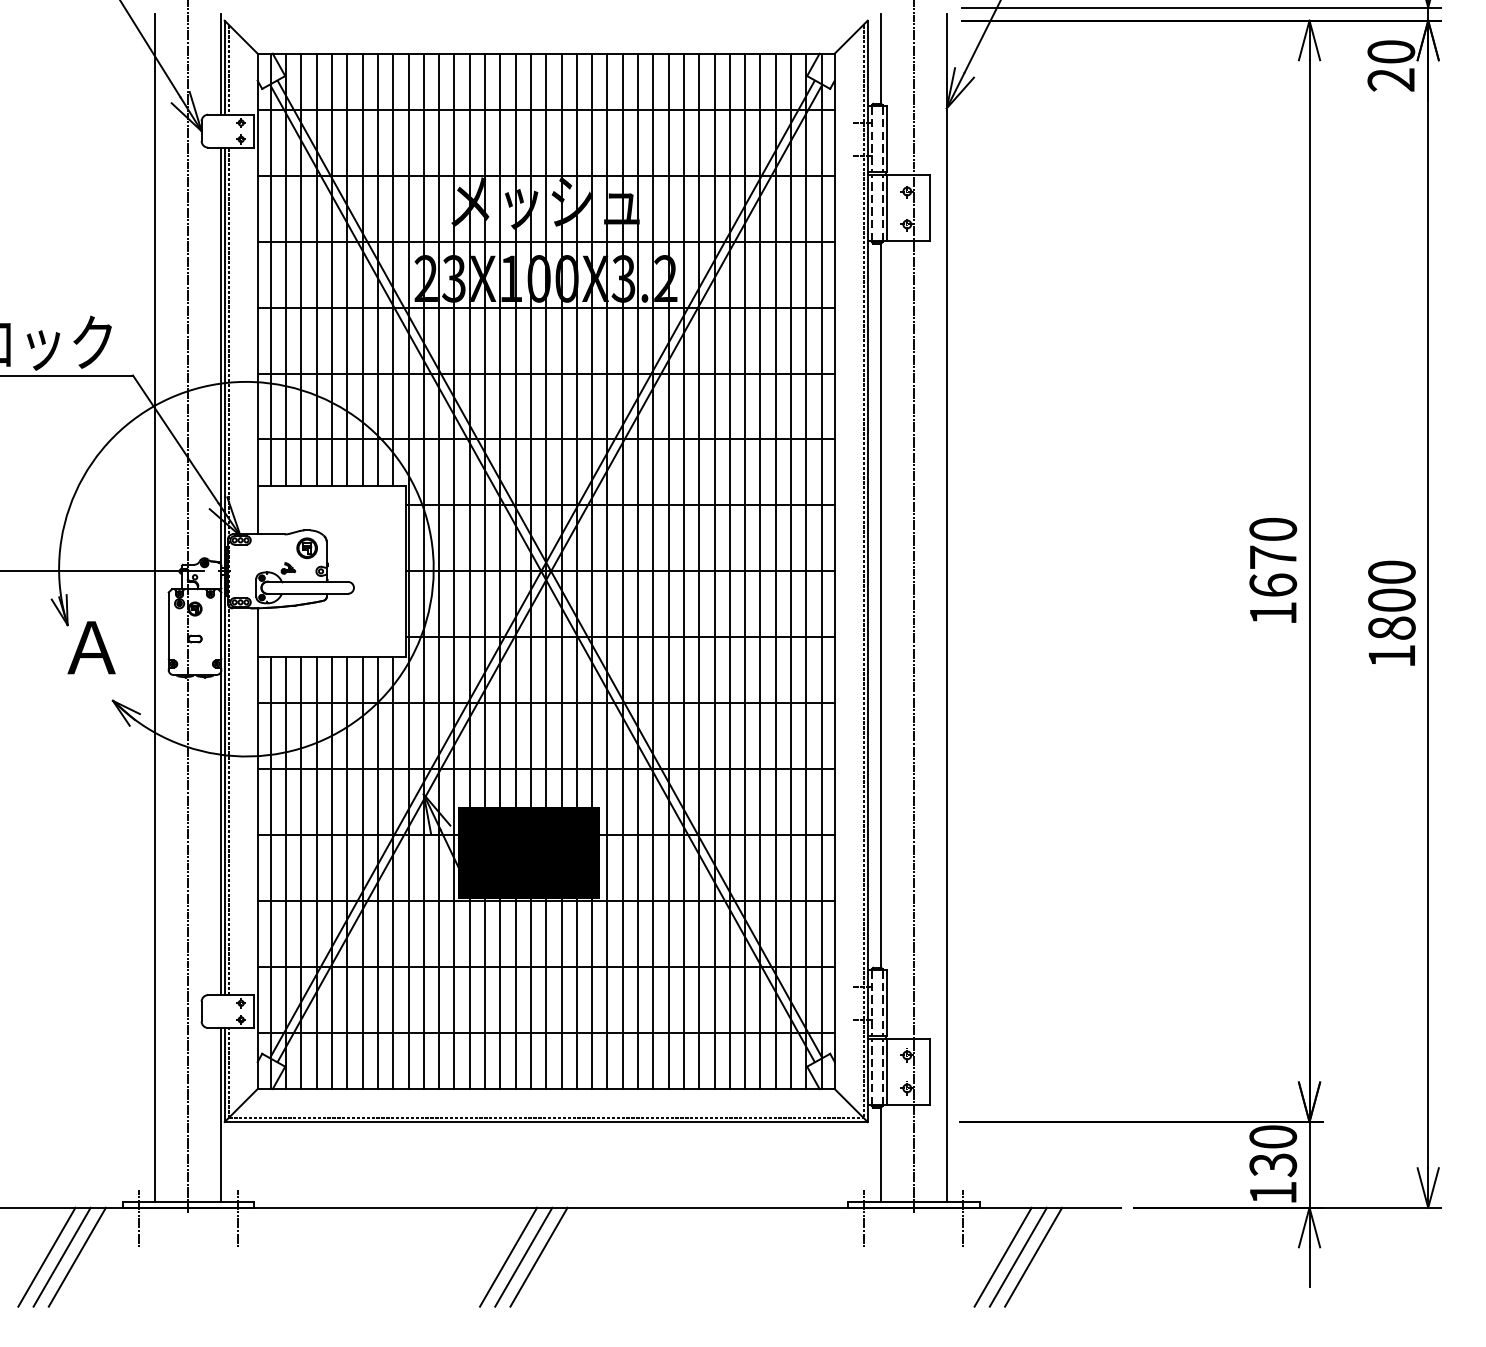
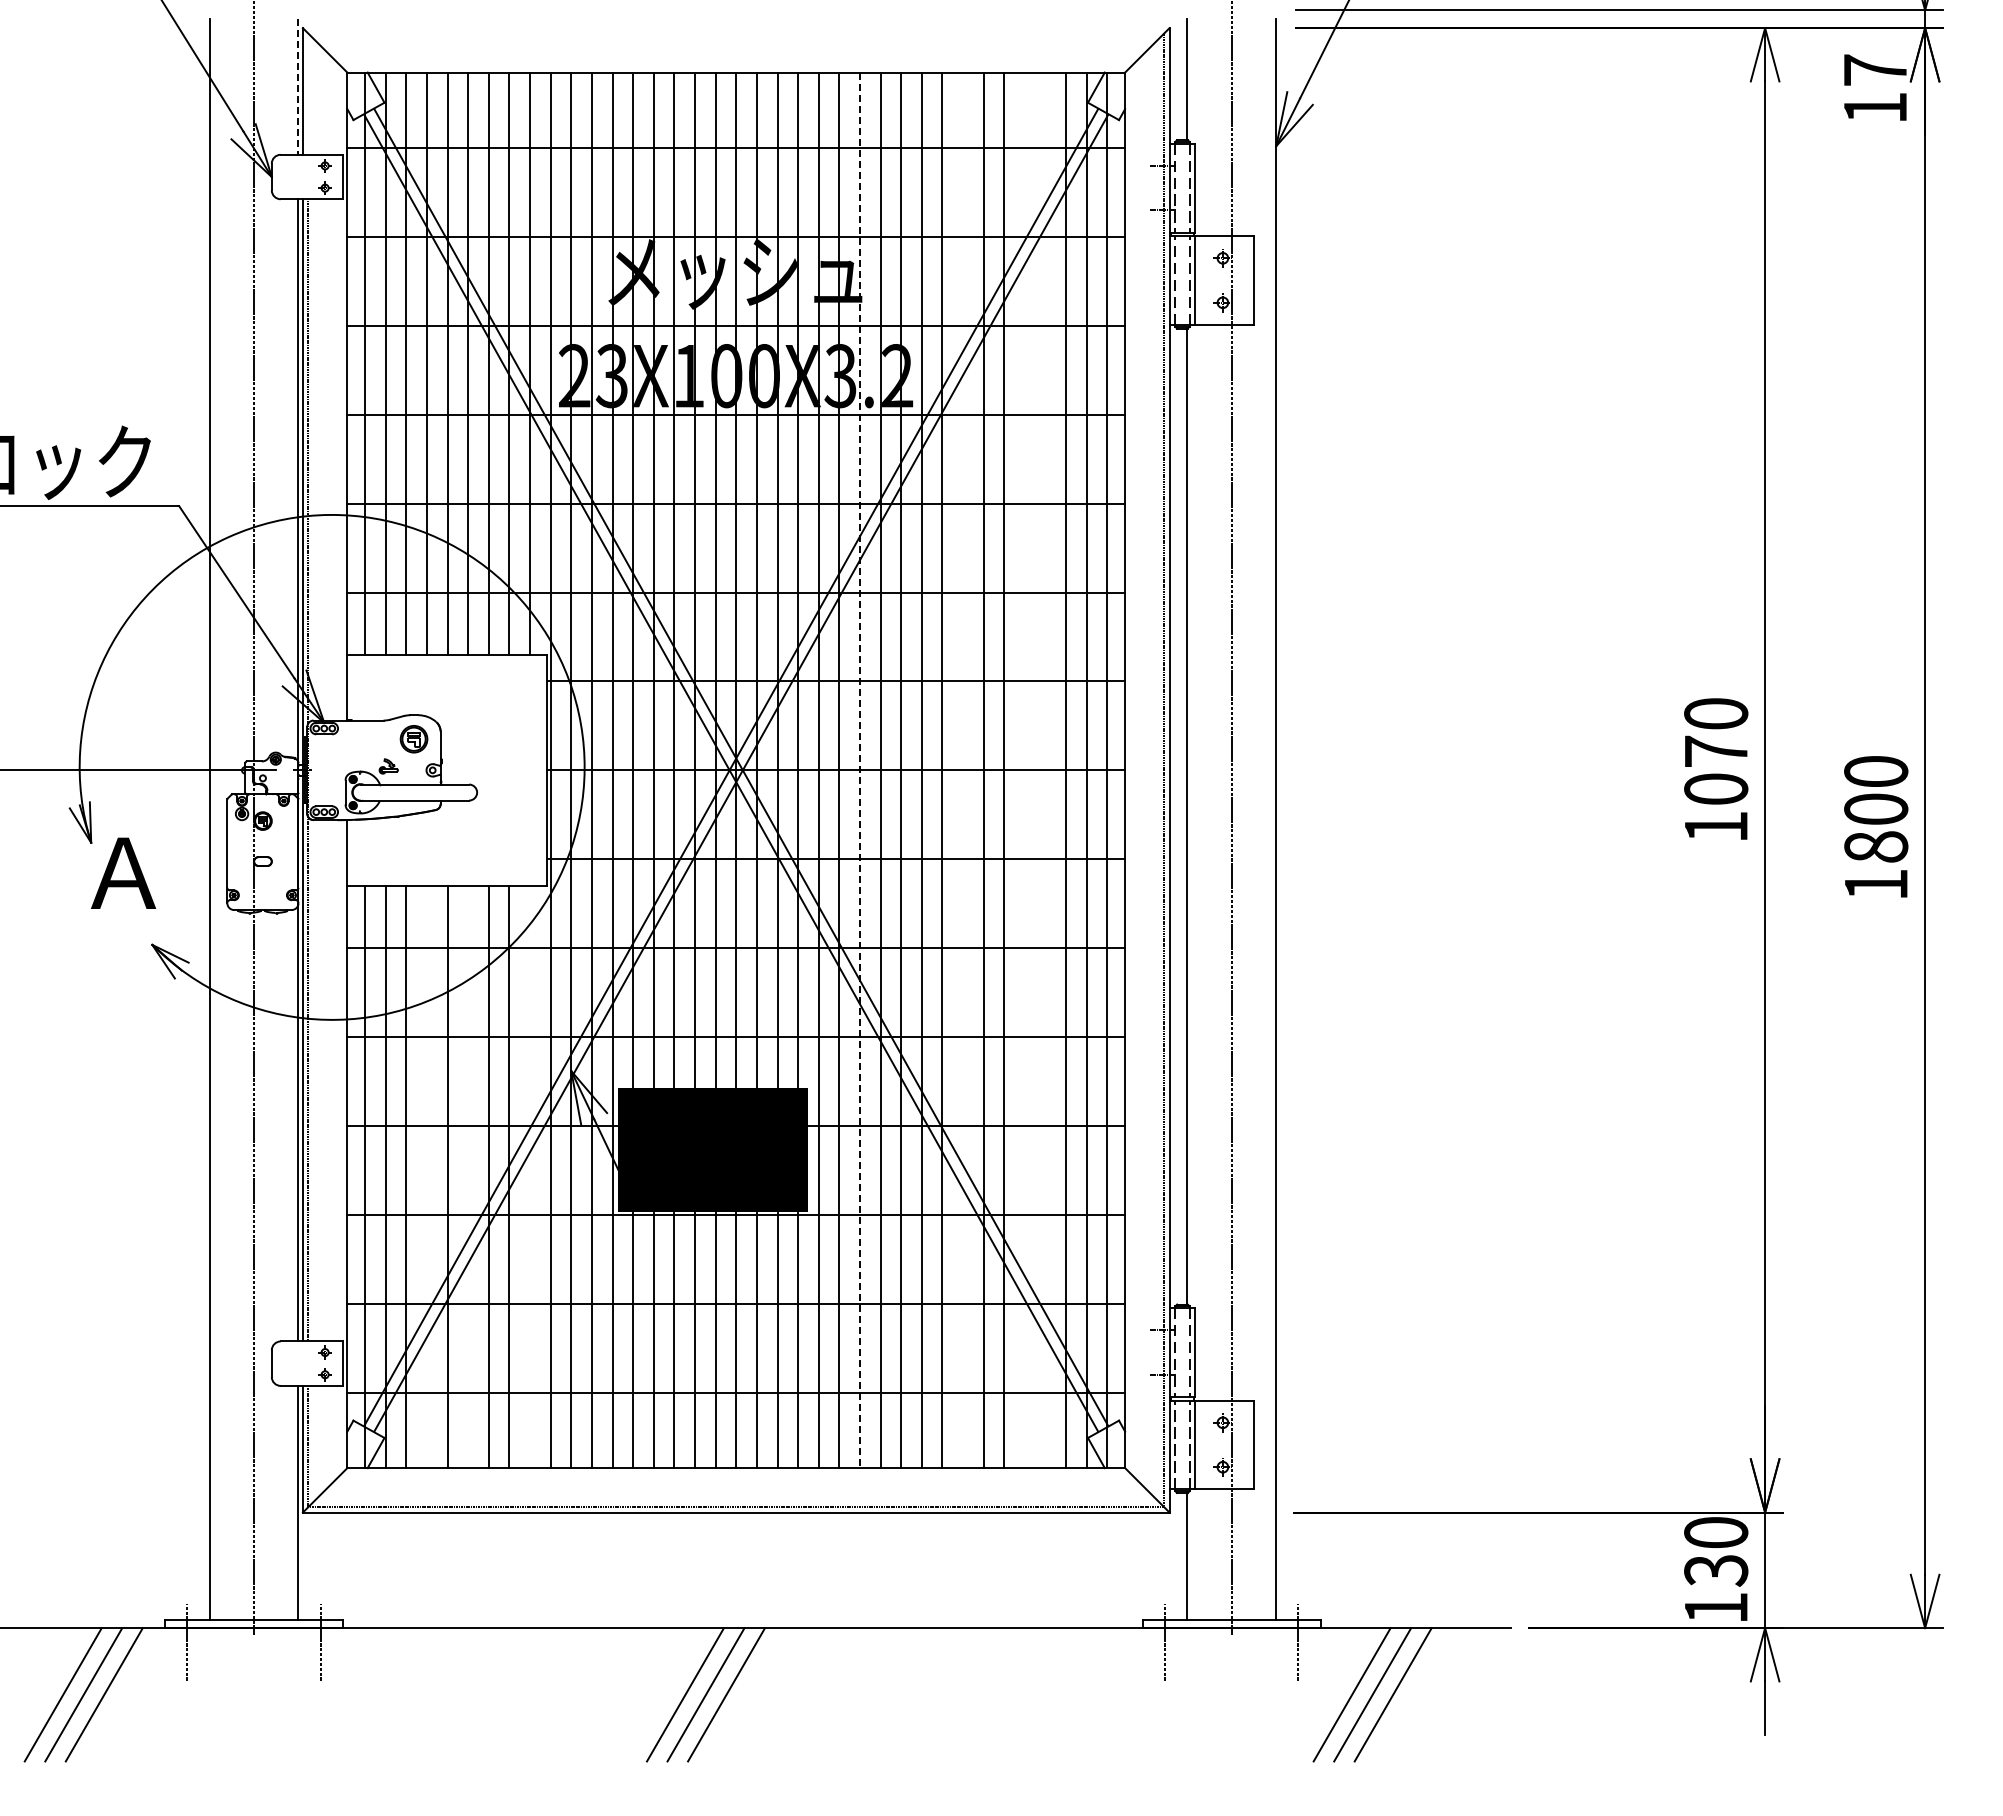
line: (221, 64) -> (298, 87), solid -> dashed
text: (1391, 65) -> (1875, 88), 20 -> 17
line: (228, 69) -> (308, 93), removed
line: (637, 571) -> (859, 770), solid -> dashed
line: (714, 571) -> (963, 770), removed
line: (760, 571) -> (1024, 770), removed
line: (775, 571) -> (1045, 770), removed
text: (1273, 584) -> (1716, 788), 1670 -> 1070
line: (316, 872) -> (426, 1176), removed
line: (347, 872) -> (468, 1176), removed
line: (393, 872) -> (530, 1176), removed

